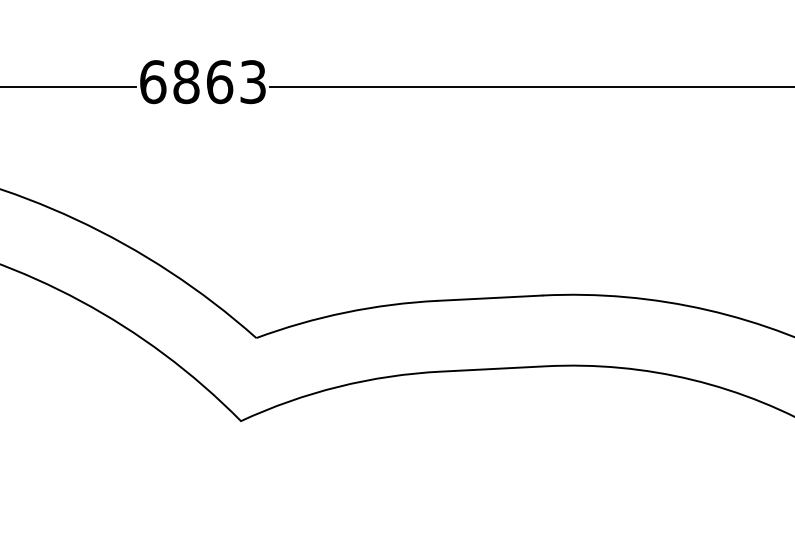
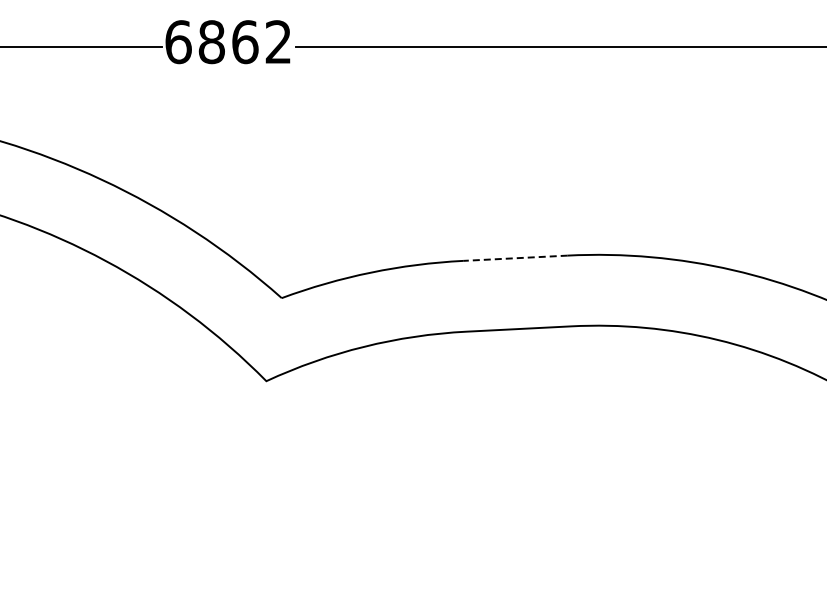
text: (253, 82) -> (278, 42), 6863 -> 6862
line: (489, 298) -> (514, 258), solid -> dashed

